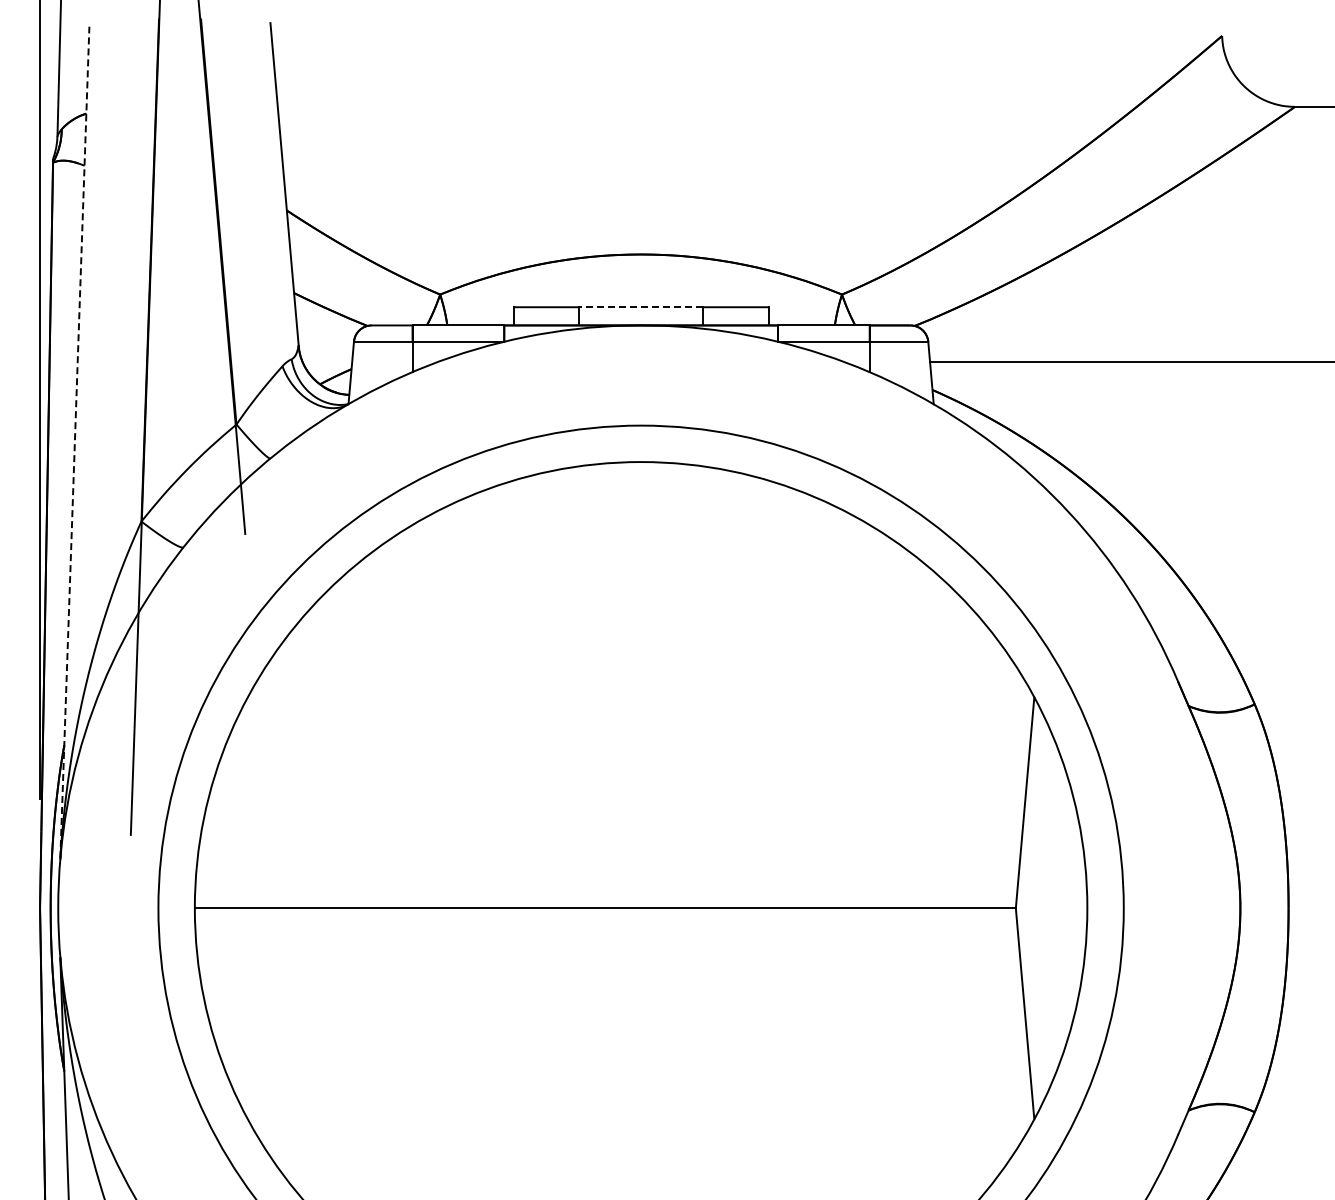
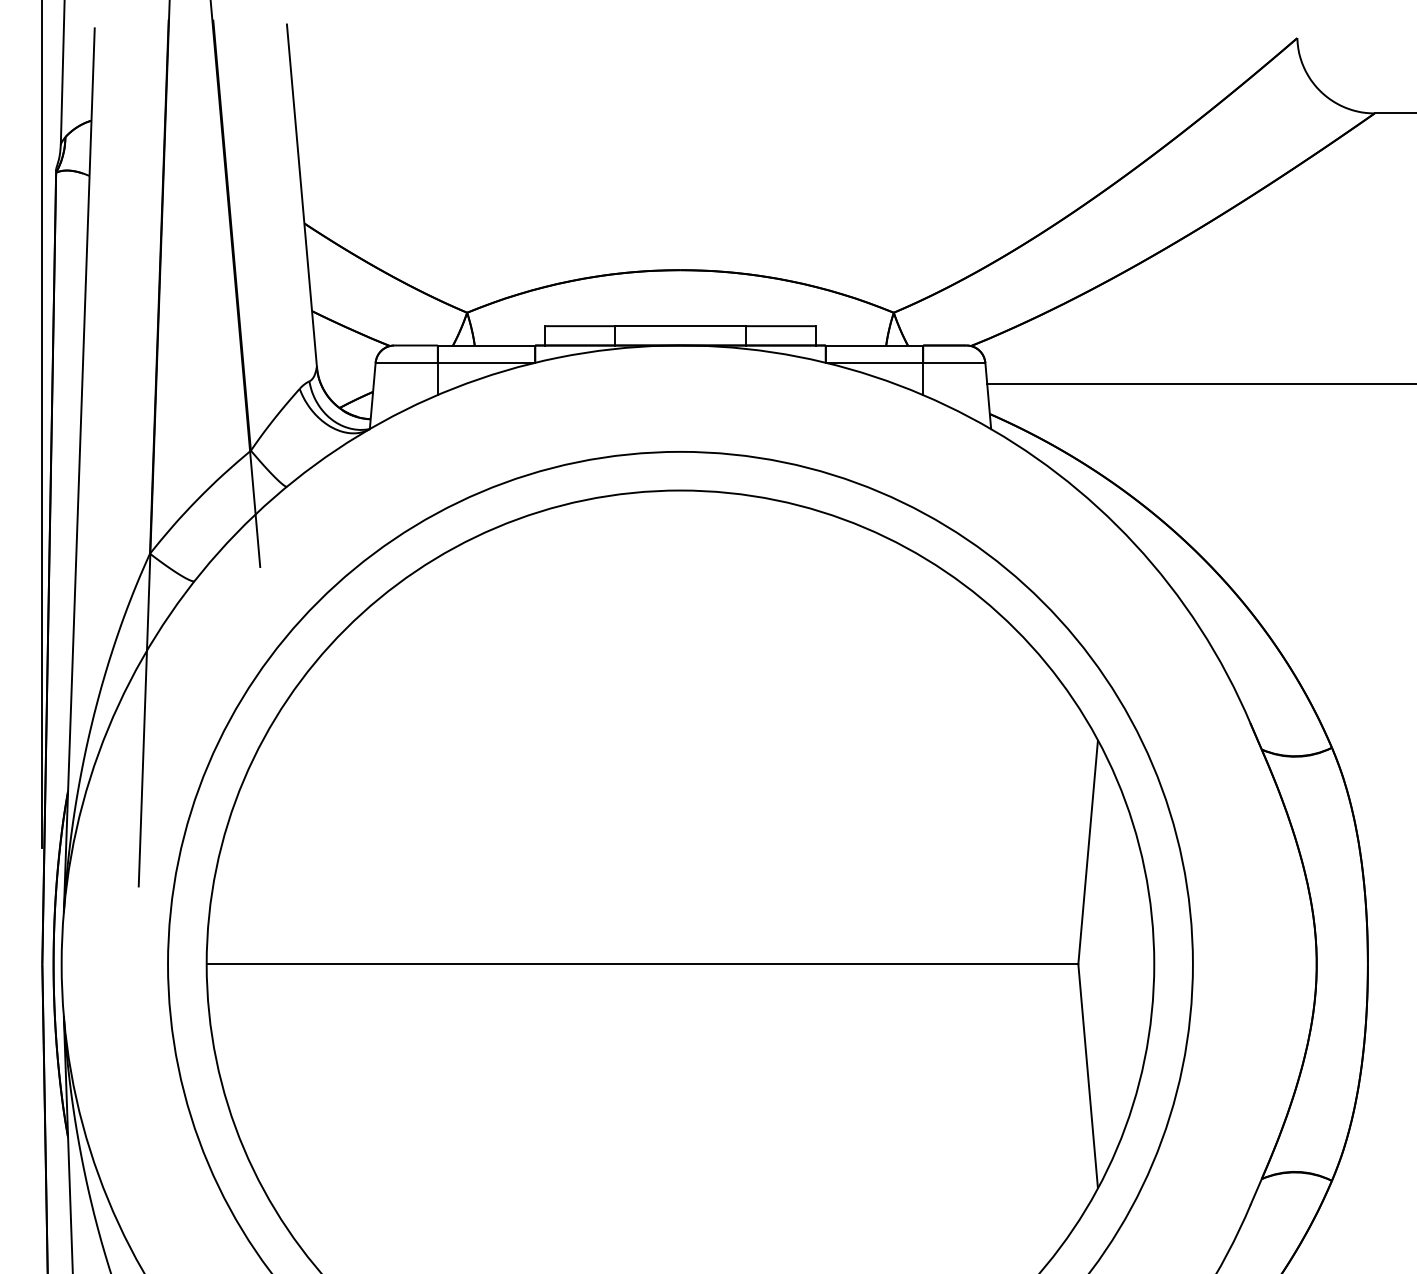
line: (641, 307) -> (680, 326), dashed -> solid
line: (74, 442) -> (78, 469), dashed -> solid

